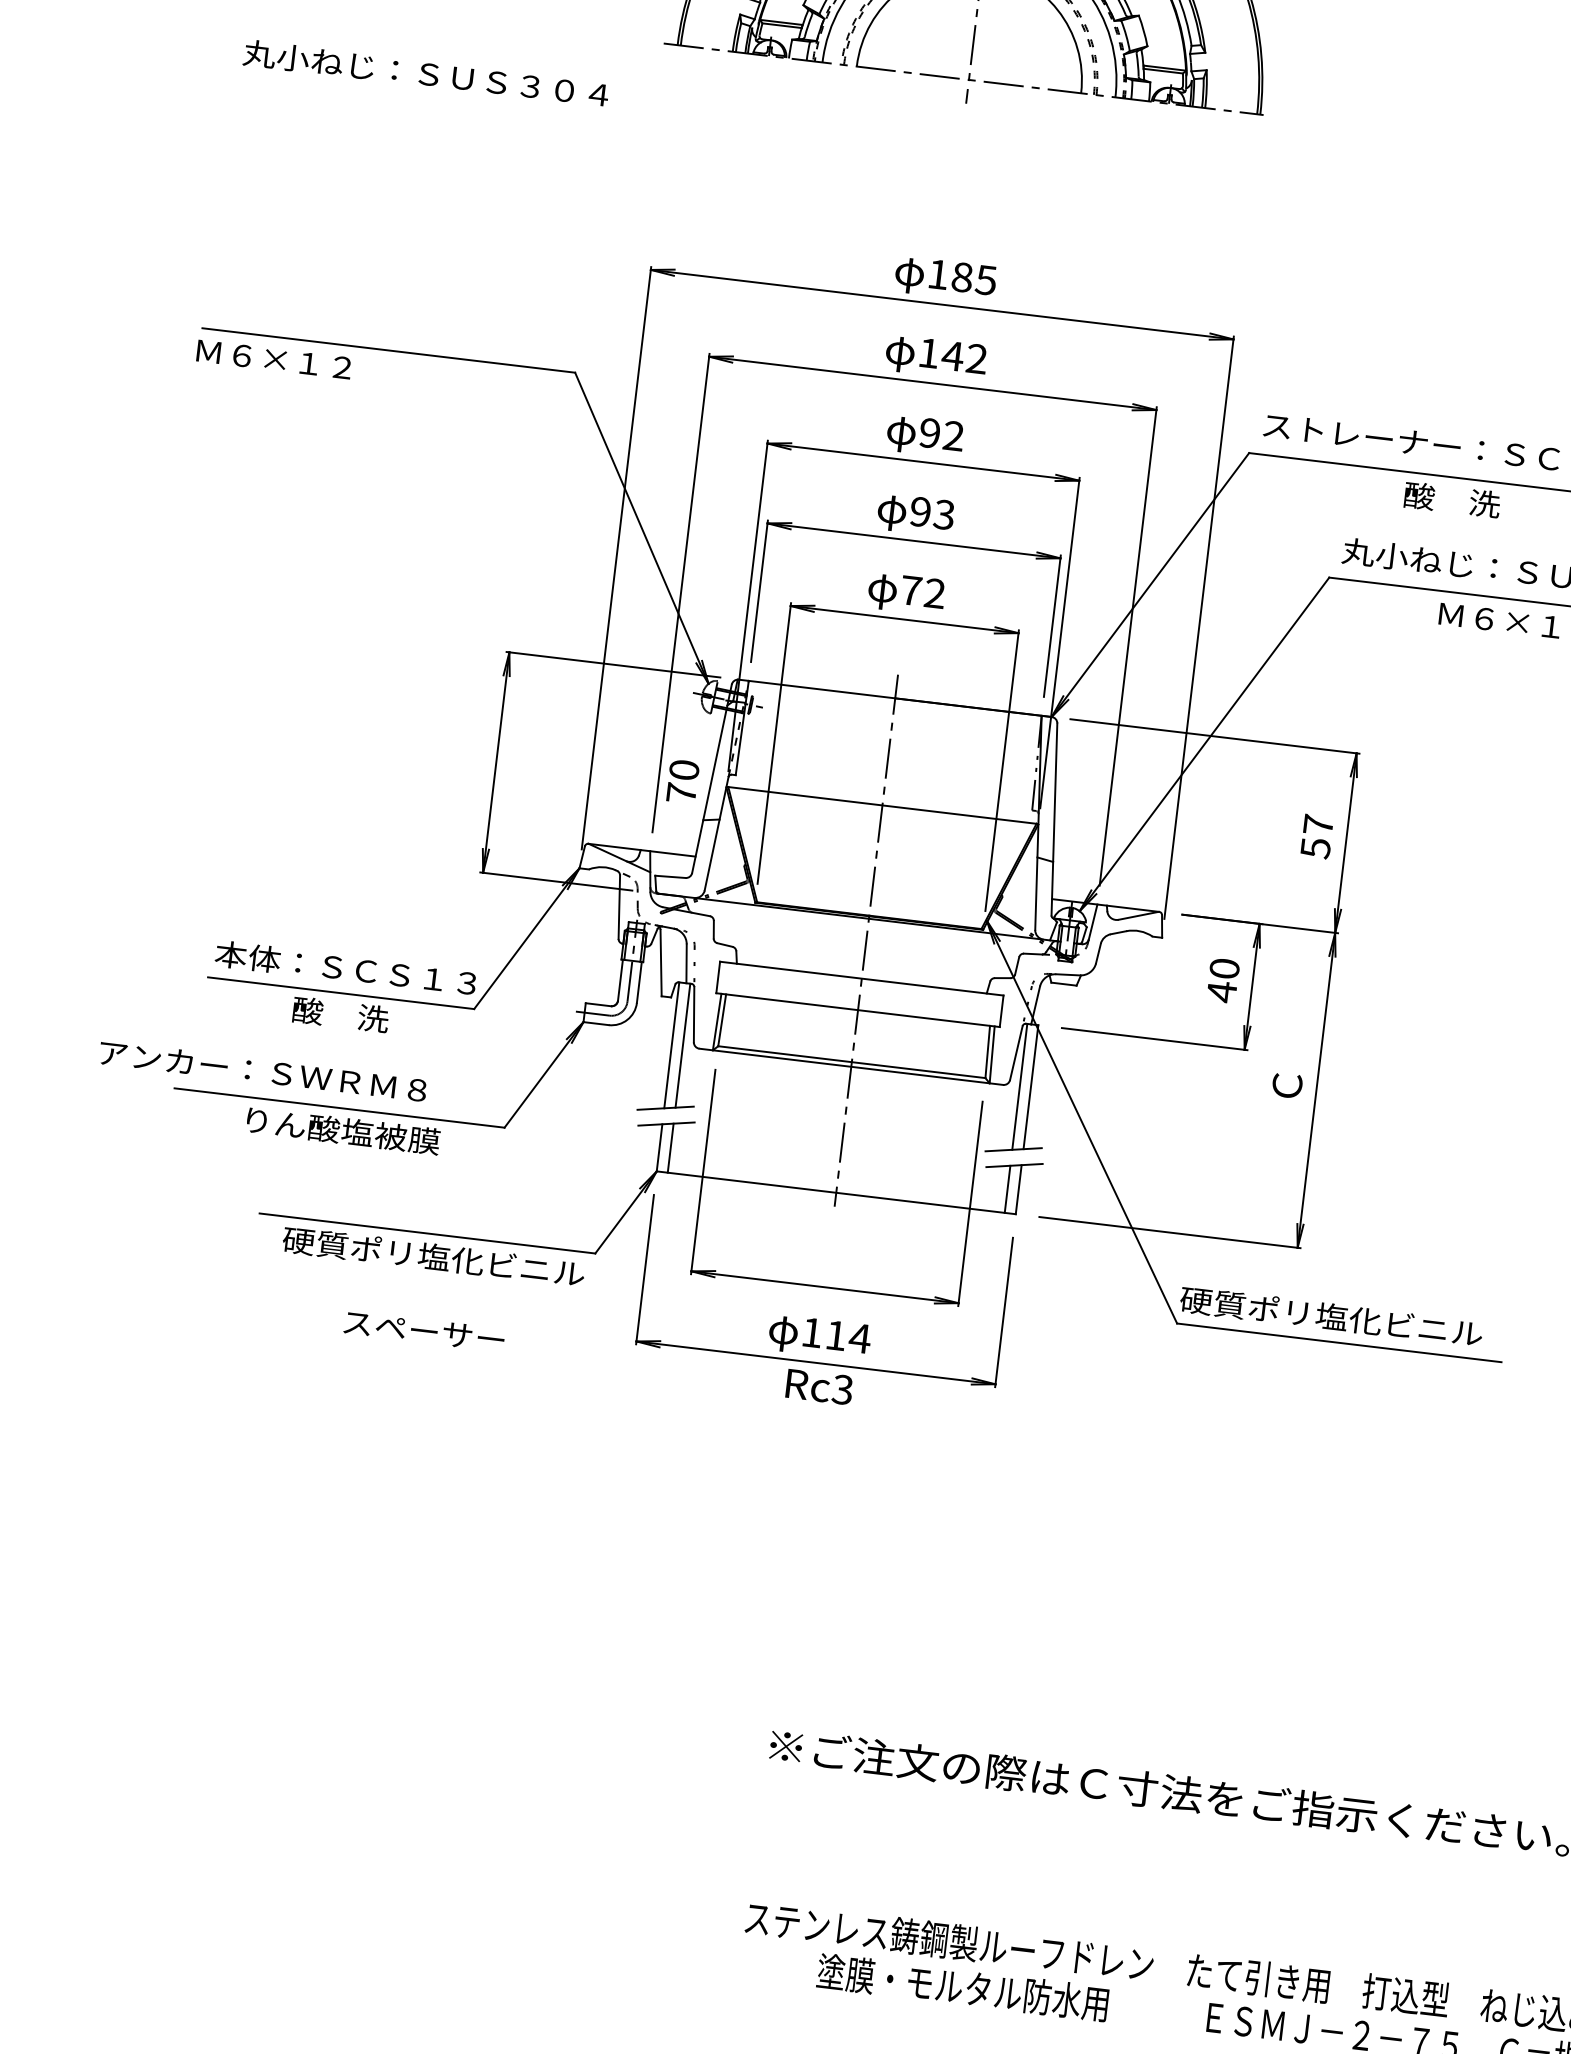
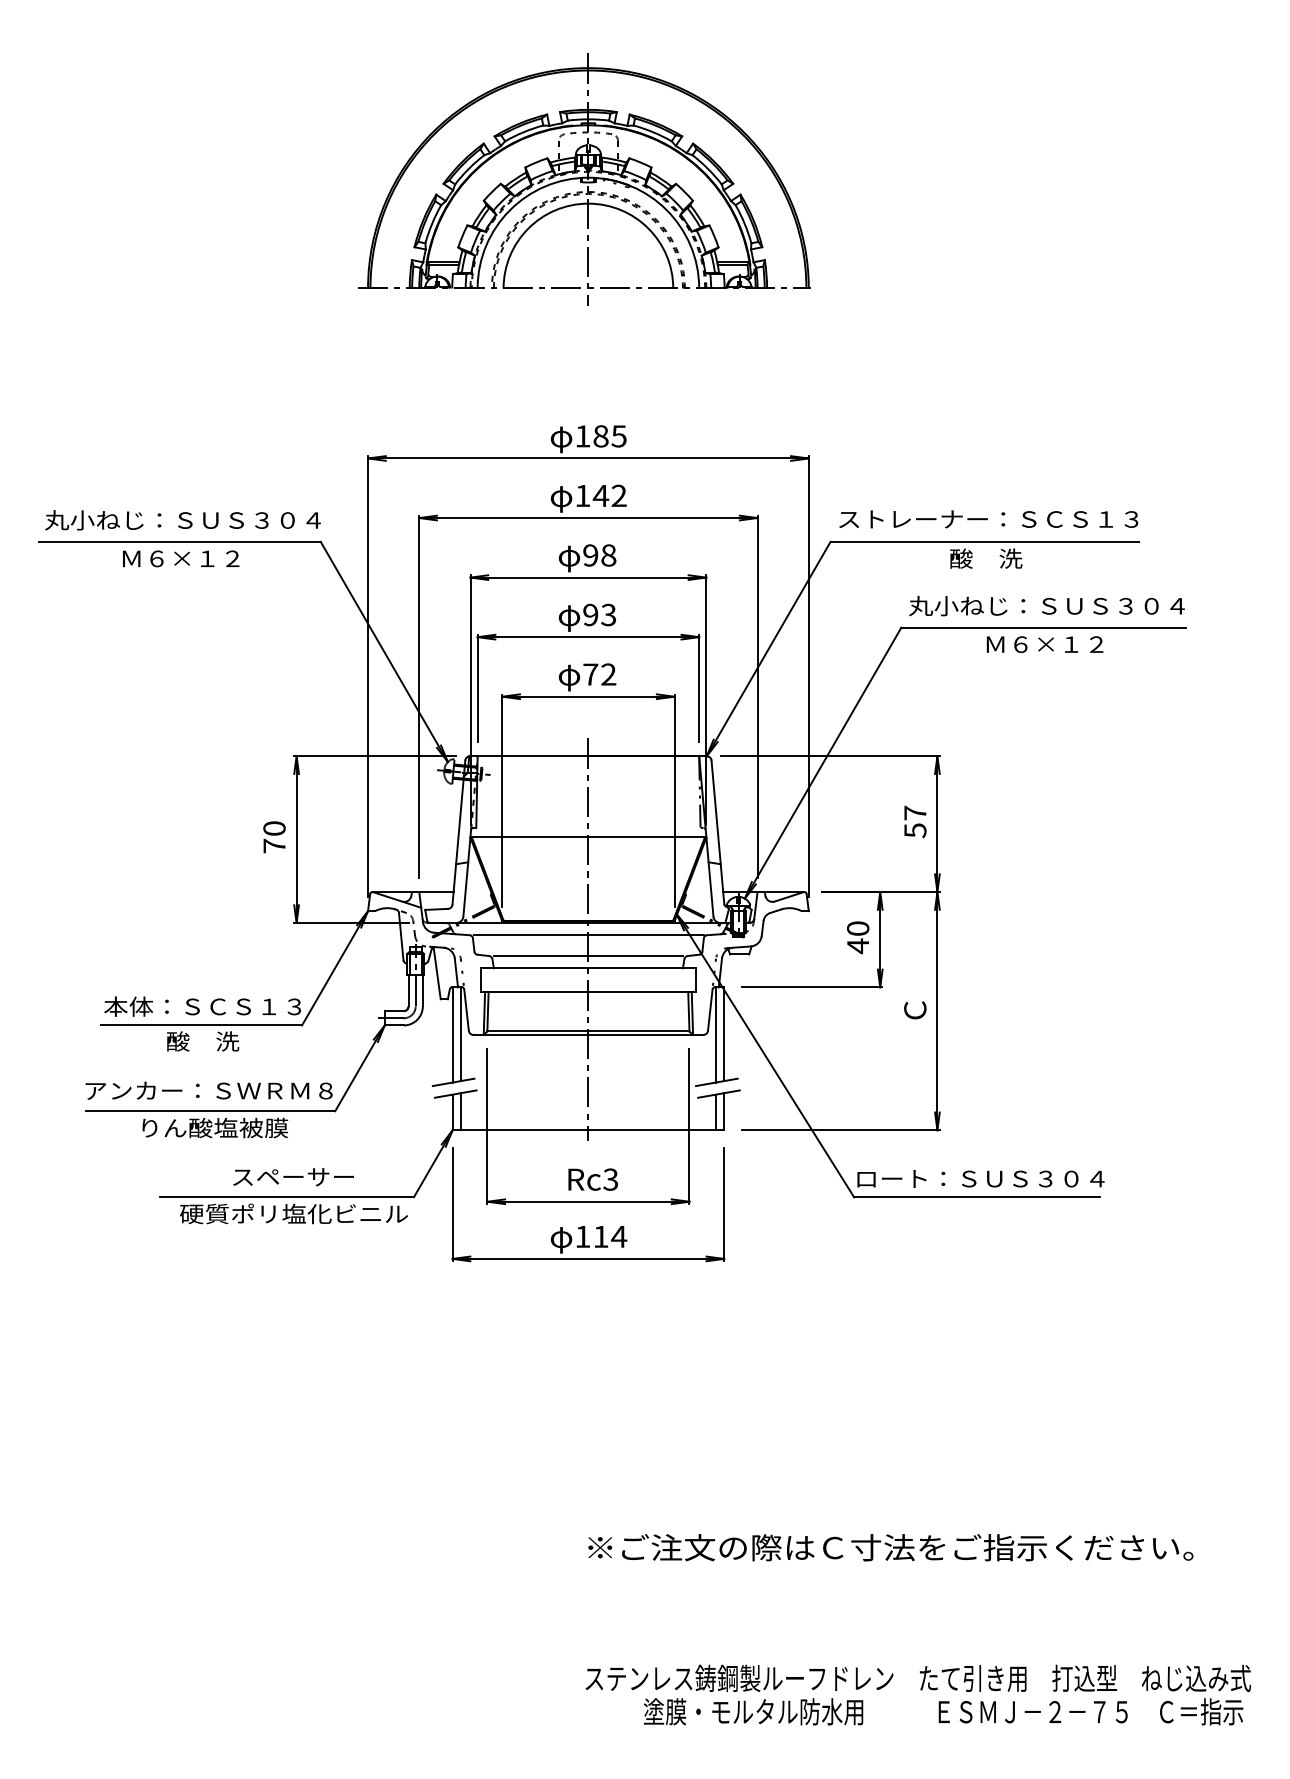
text: (425, 74) -> (182, 520), moved
text: (274, 359) -> (181, 558), moved
text: (953, 436) -> (608, 555), 92 -> 98
text: (682, 781) -> (274, 837), moved
line: (867, 935) -> (588, 935), added
line: (862, 962) -> (587, 956), added
text: (262, 1071) -> (208, 1090), moved
text: (1345, 1318) -> (979, 1178), 硬質ポリ塩化ビニル -> ロート：ＳＵＳ３０４
text: (424, 1331) -> (293, 1177), moved
text: (818, 1386) -> (592, 1179), moved

